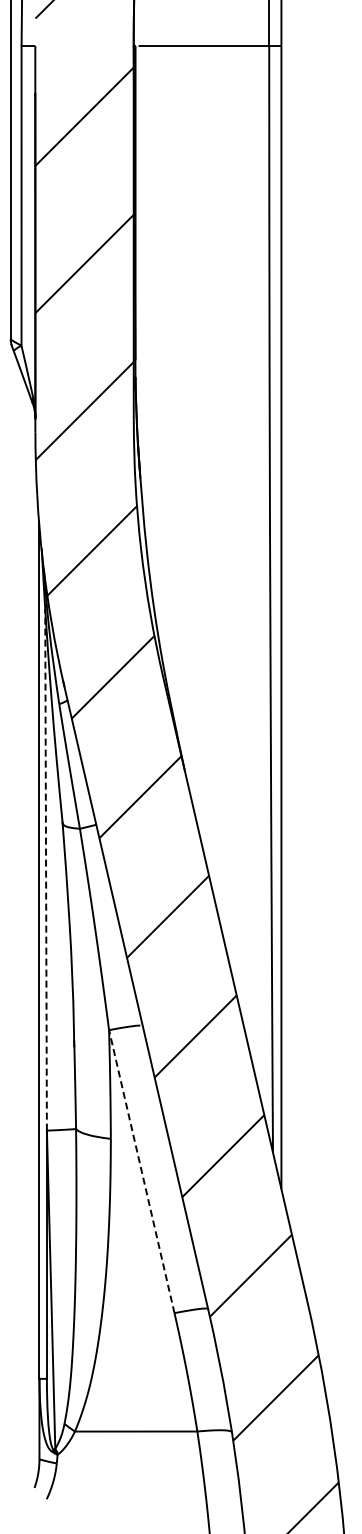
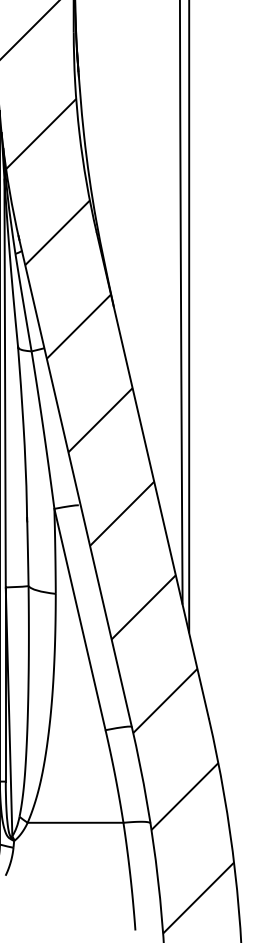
line: (46, 869) -> (5, 383), dashed -> solid
line: (141, 1171) -> (79, 619), dashed -> solid

